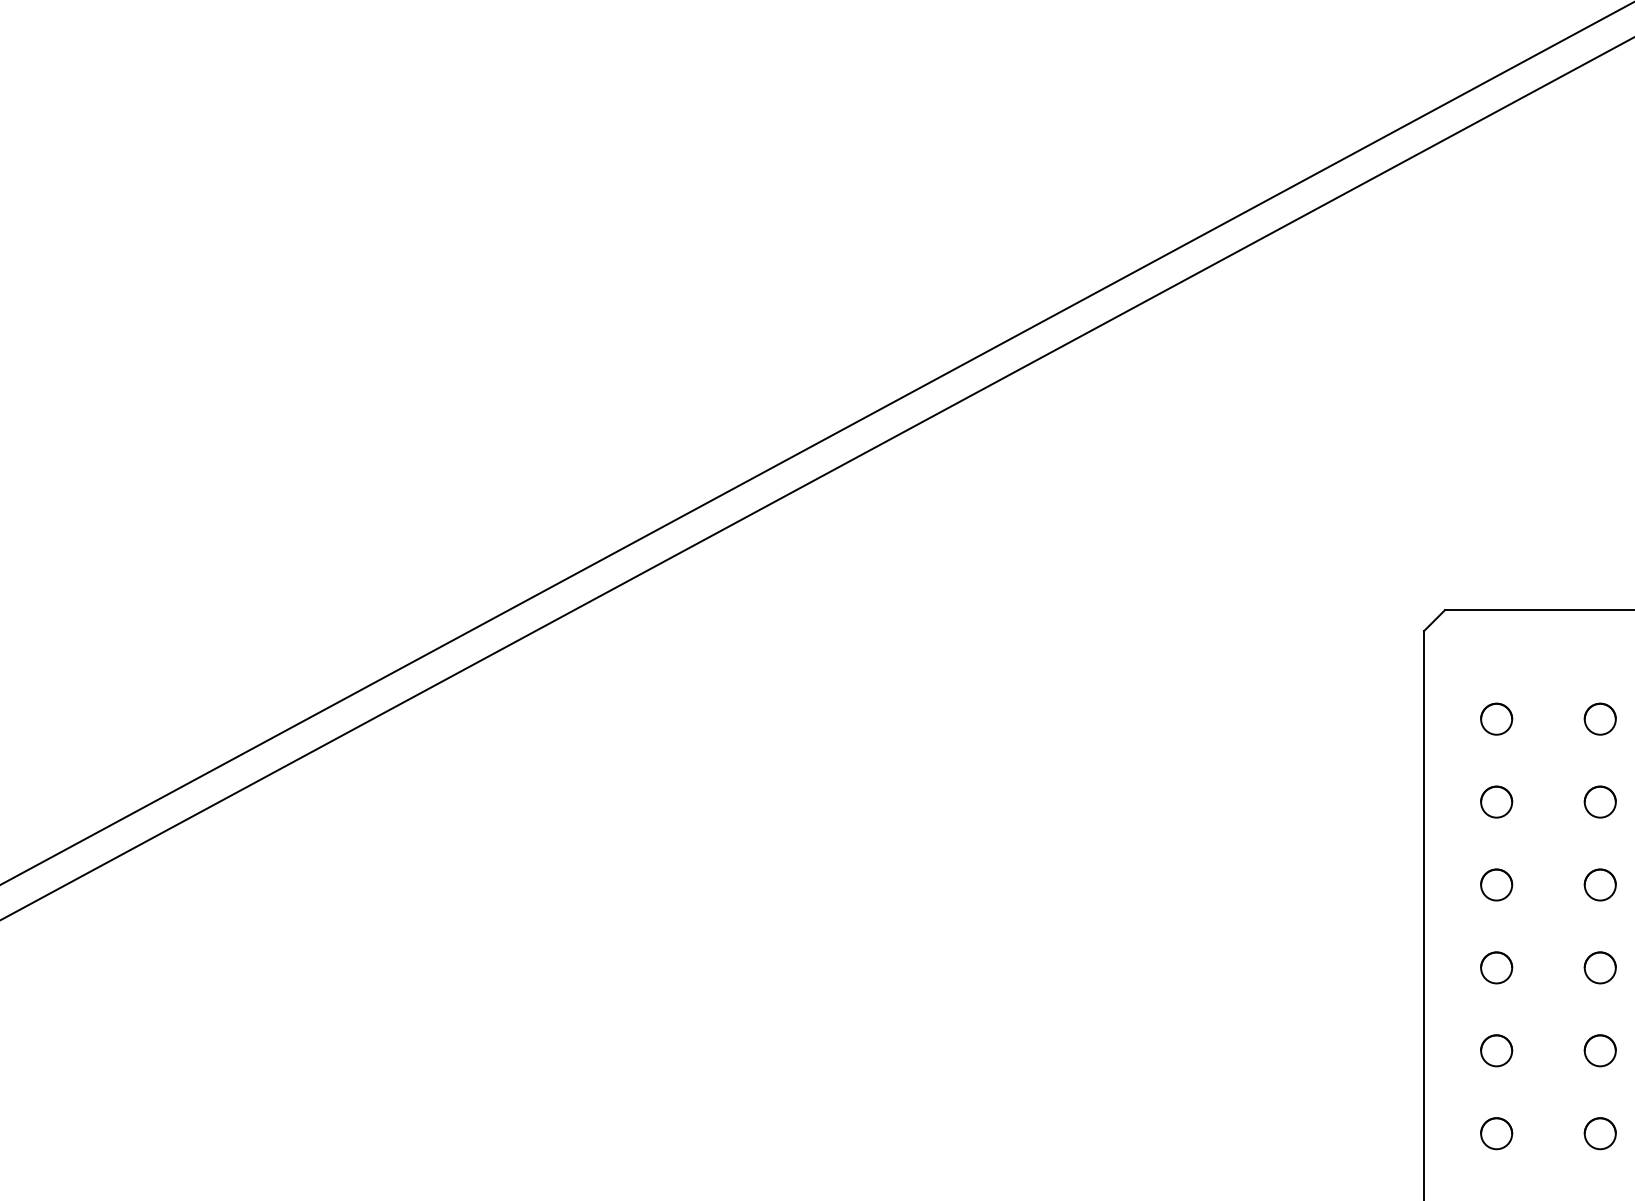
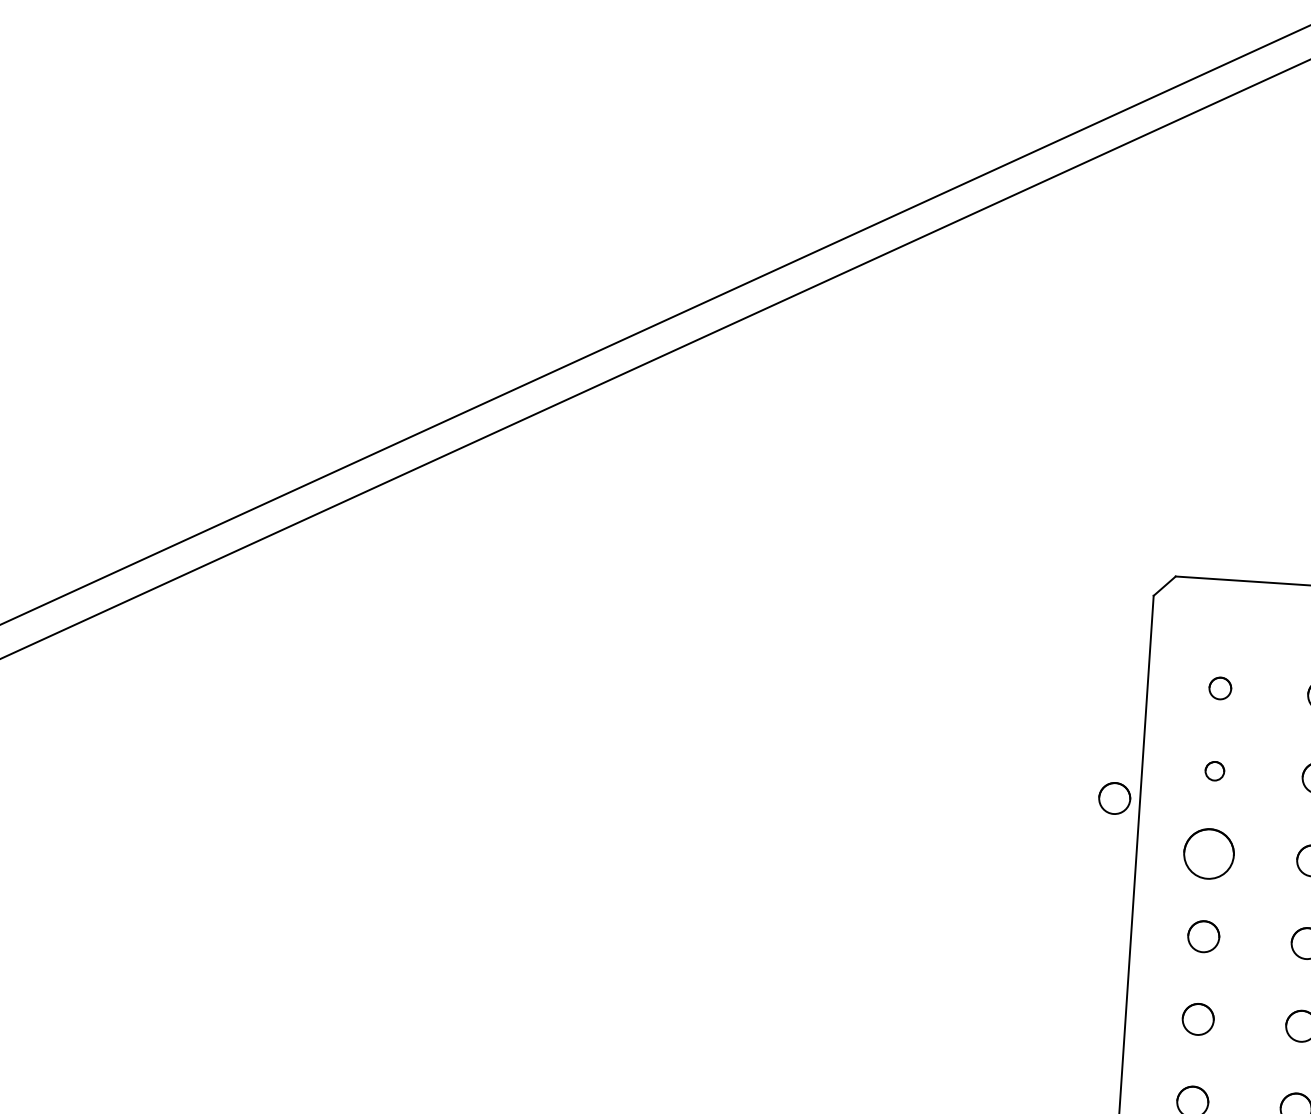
circle: (1496, 718) -> (1220, 687), size x0.7
circle: (1496, 801) -> (1214, 770), size x0.6
circle: (1398, 835) -> (1114, 798), added
circle: (1496, 884) -> (1209, 853), size x1.6

